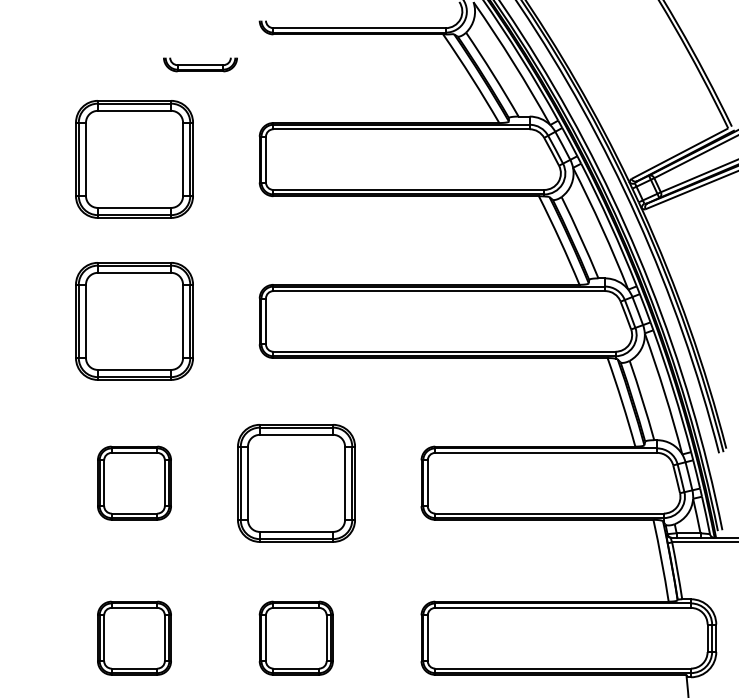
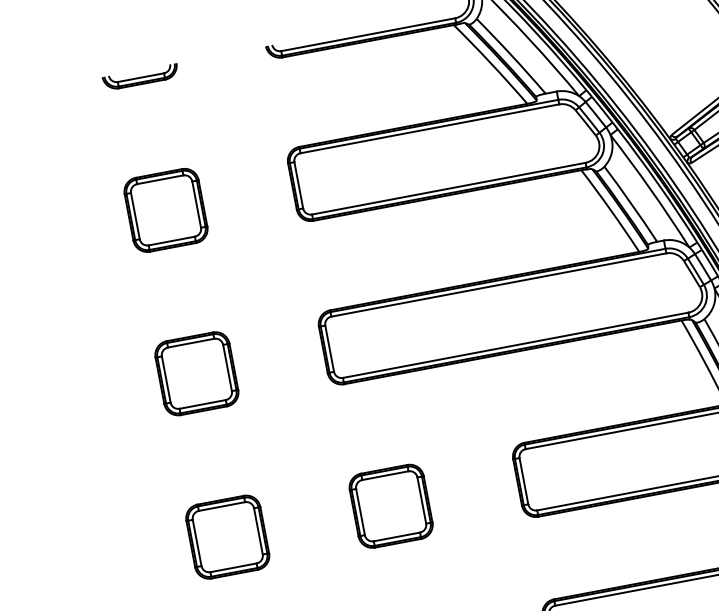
part: (200, 64) -> (140, 77), moved
part: (134, 159) -> (165, 210), size x0.62
part: (134, 321) -> (196, 373), size x0.62
part: (295, 482) -> (390, 505), size x0.62

